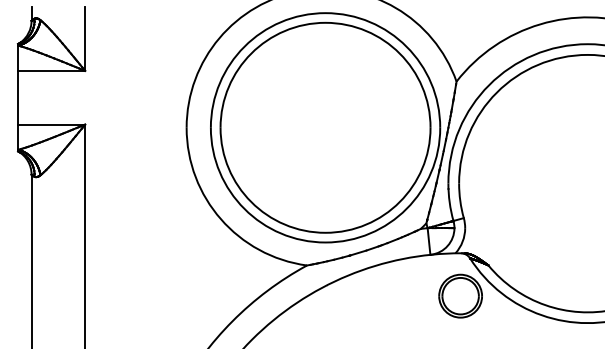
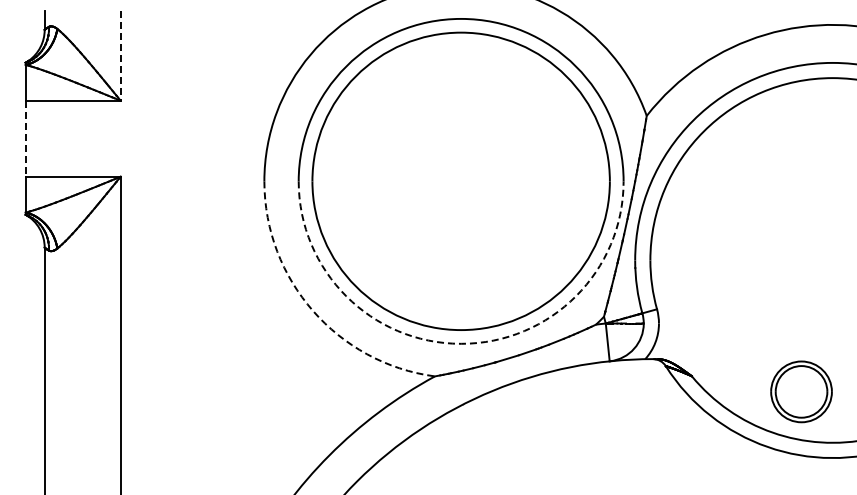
line: (85, 38) -> (120, 55), solid -> dashed
line: (18, 97) -> (25, 138), solid -> dashed
arc: (221, 218) -> (313, 310), solid -> dashed
arc: (325, 242) -> (461, 343), solid -> dashed
part: (460, 295) -> (801, 391), moved

